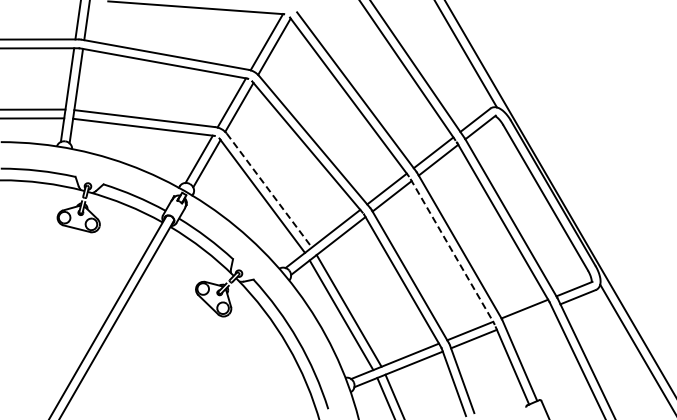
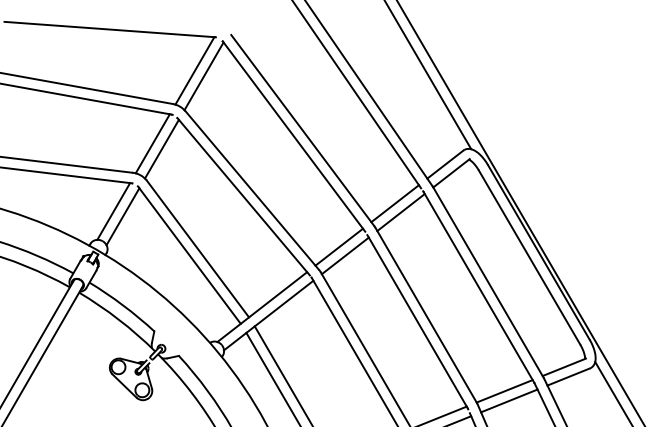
line: (269, 190) -> (198, 248), dashed -> solid
line: (452, 251) -> (417, 322), dashed -> solid
line: (528, 316) -> (509, 400), added

